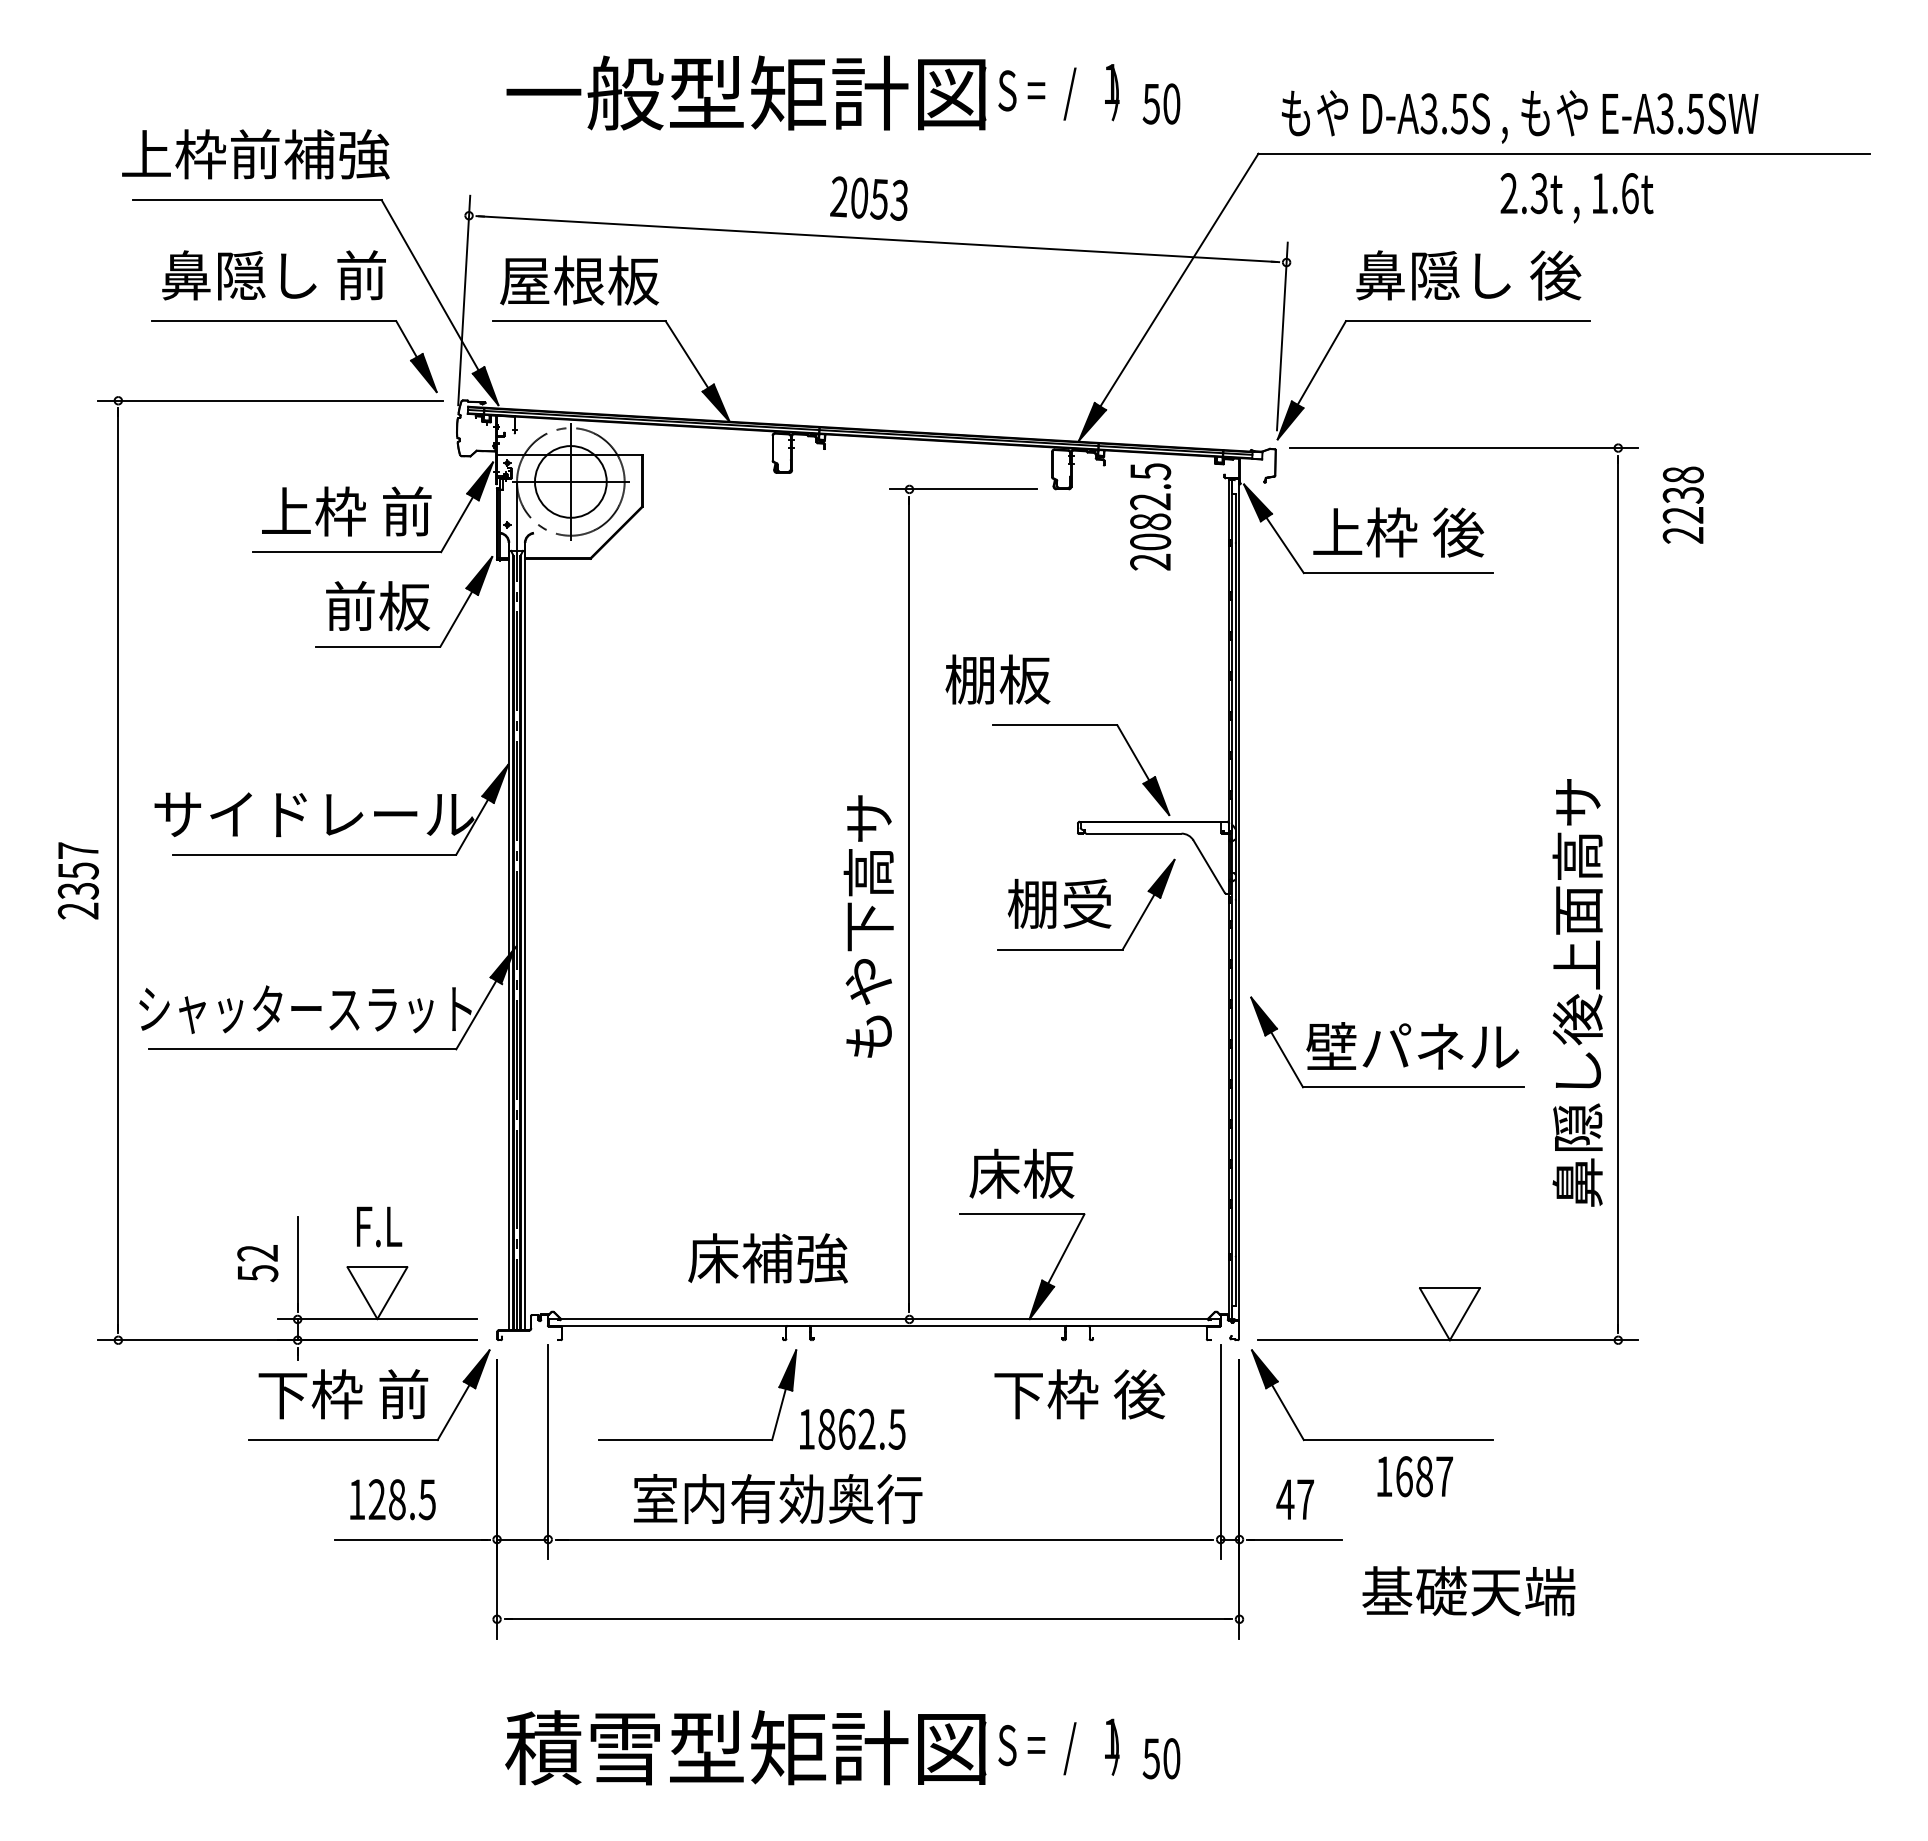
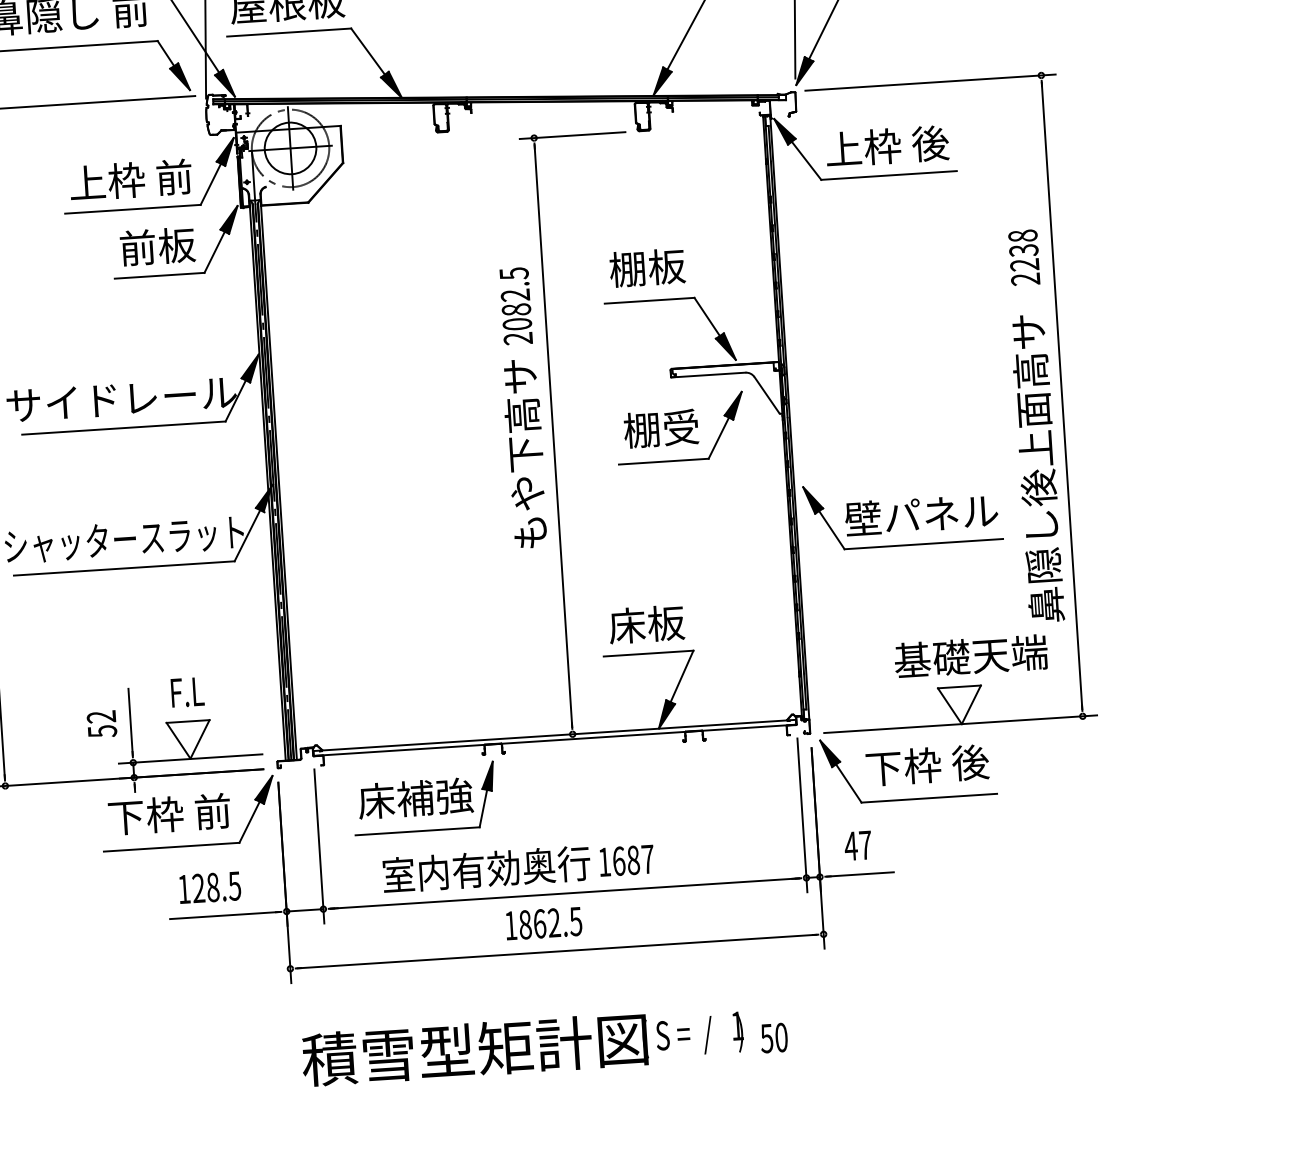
text: (1682, 504) -> (1023, 257), moved
text: (1150, 516) -> (516, 305), moved
text: (997, 679) -> (647, 267), moved
text: (767, 1258) -> (415, 798), moved
text: (1079, 1394) -> (927, 765), moved
text: (852, 1428) -> (543, 923), moved
text: (1414, 1476) -> (626, 860), moved
text: (1468, 1591) -> (970, 656), moved

